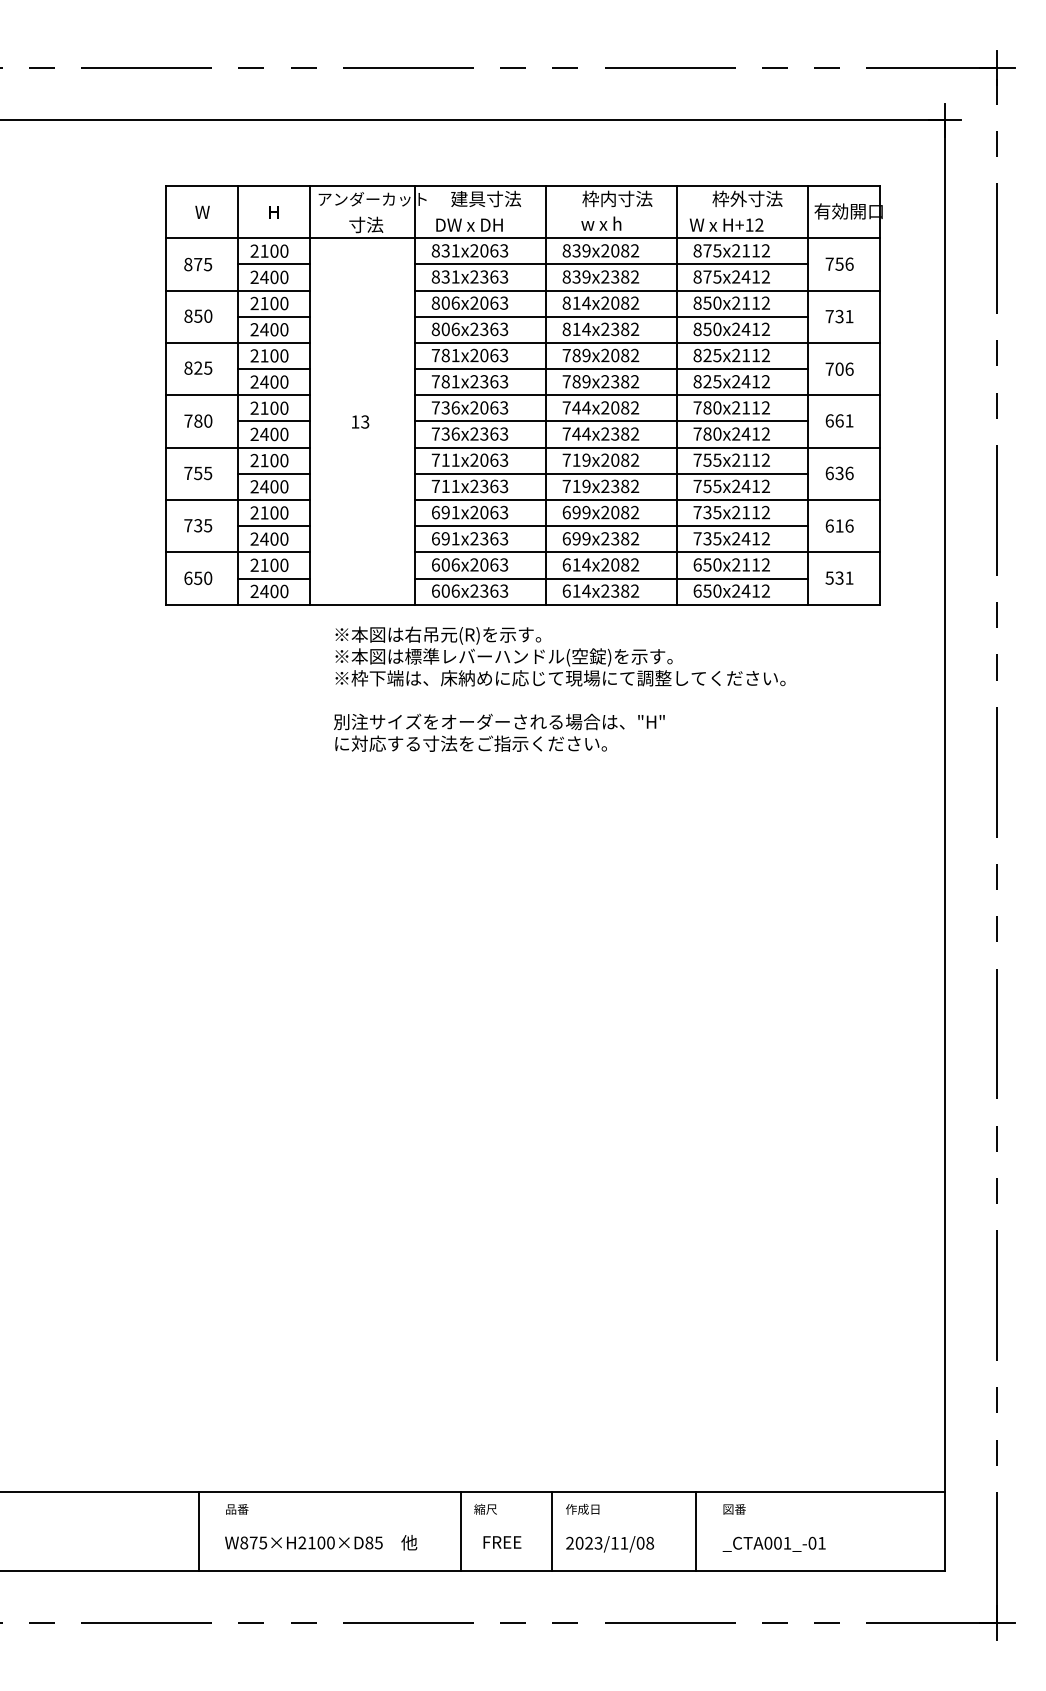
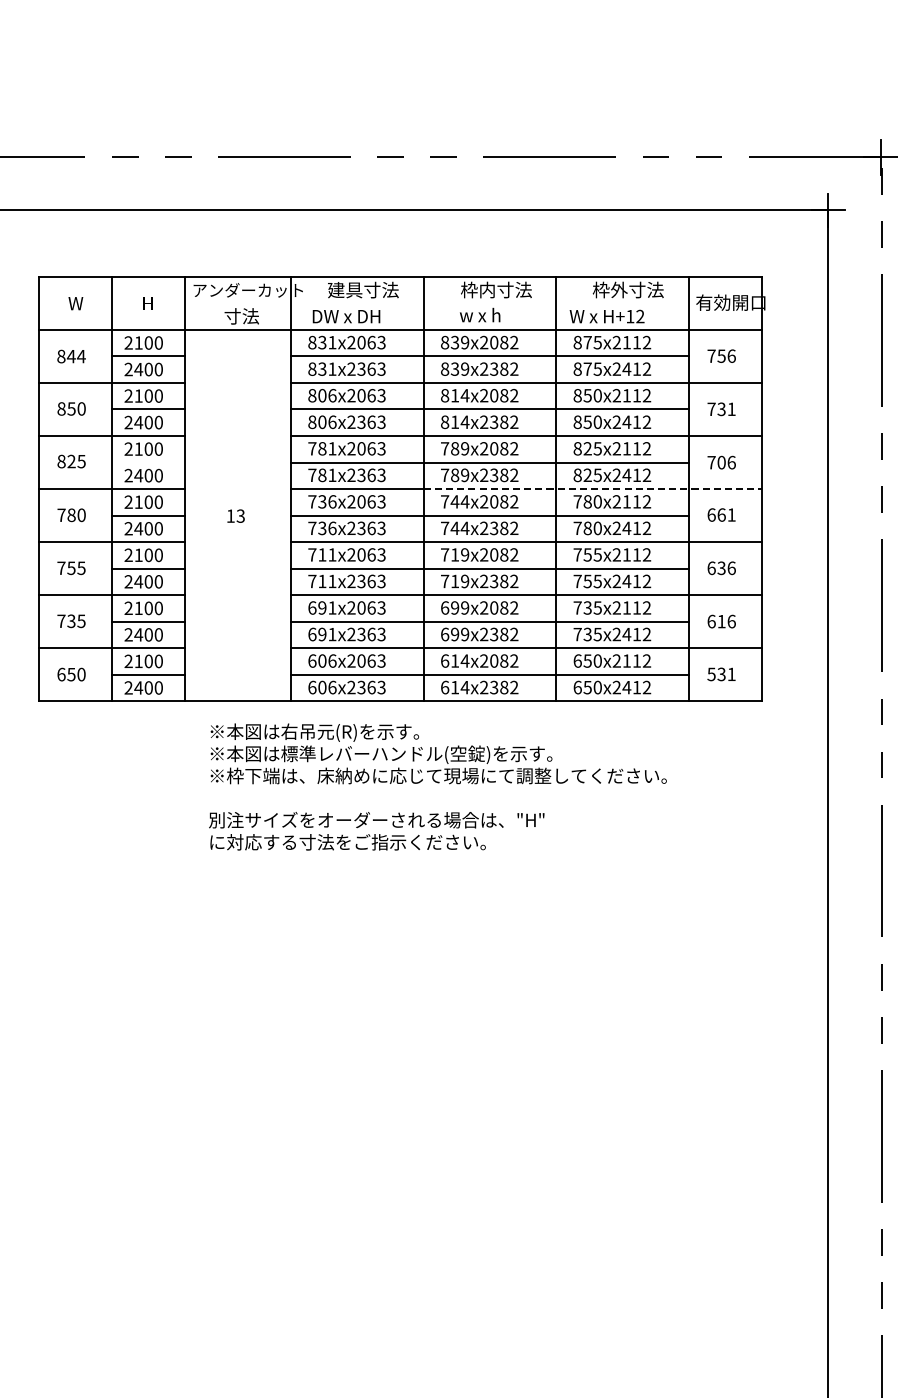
text: (202, 264) -> (75, 356), 875 -> 844
line: (274, 369) -> (148, 462), removed
line: (712, 395) -> (592, 489), solid -> dashed

